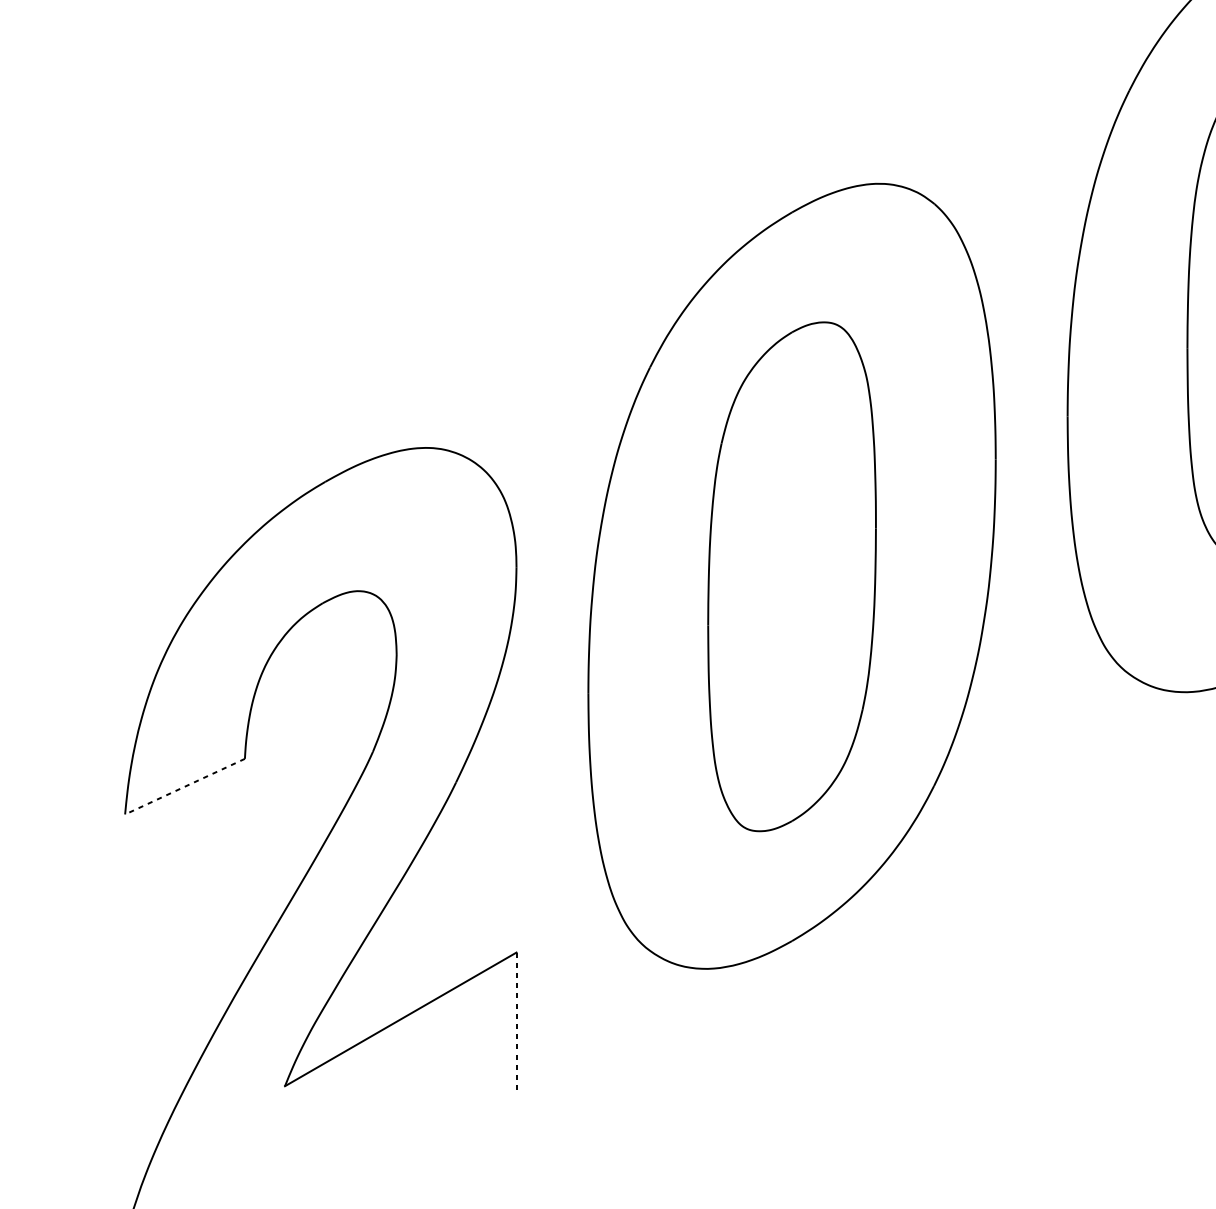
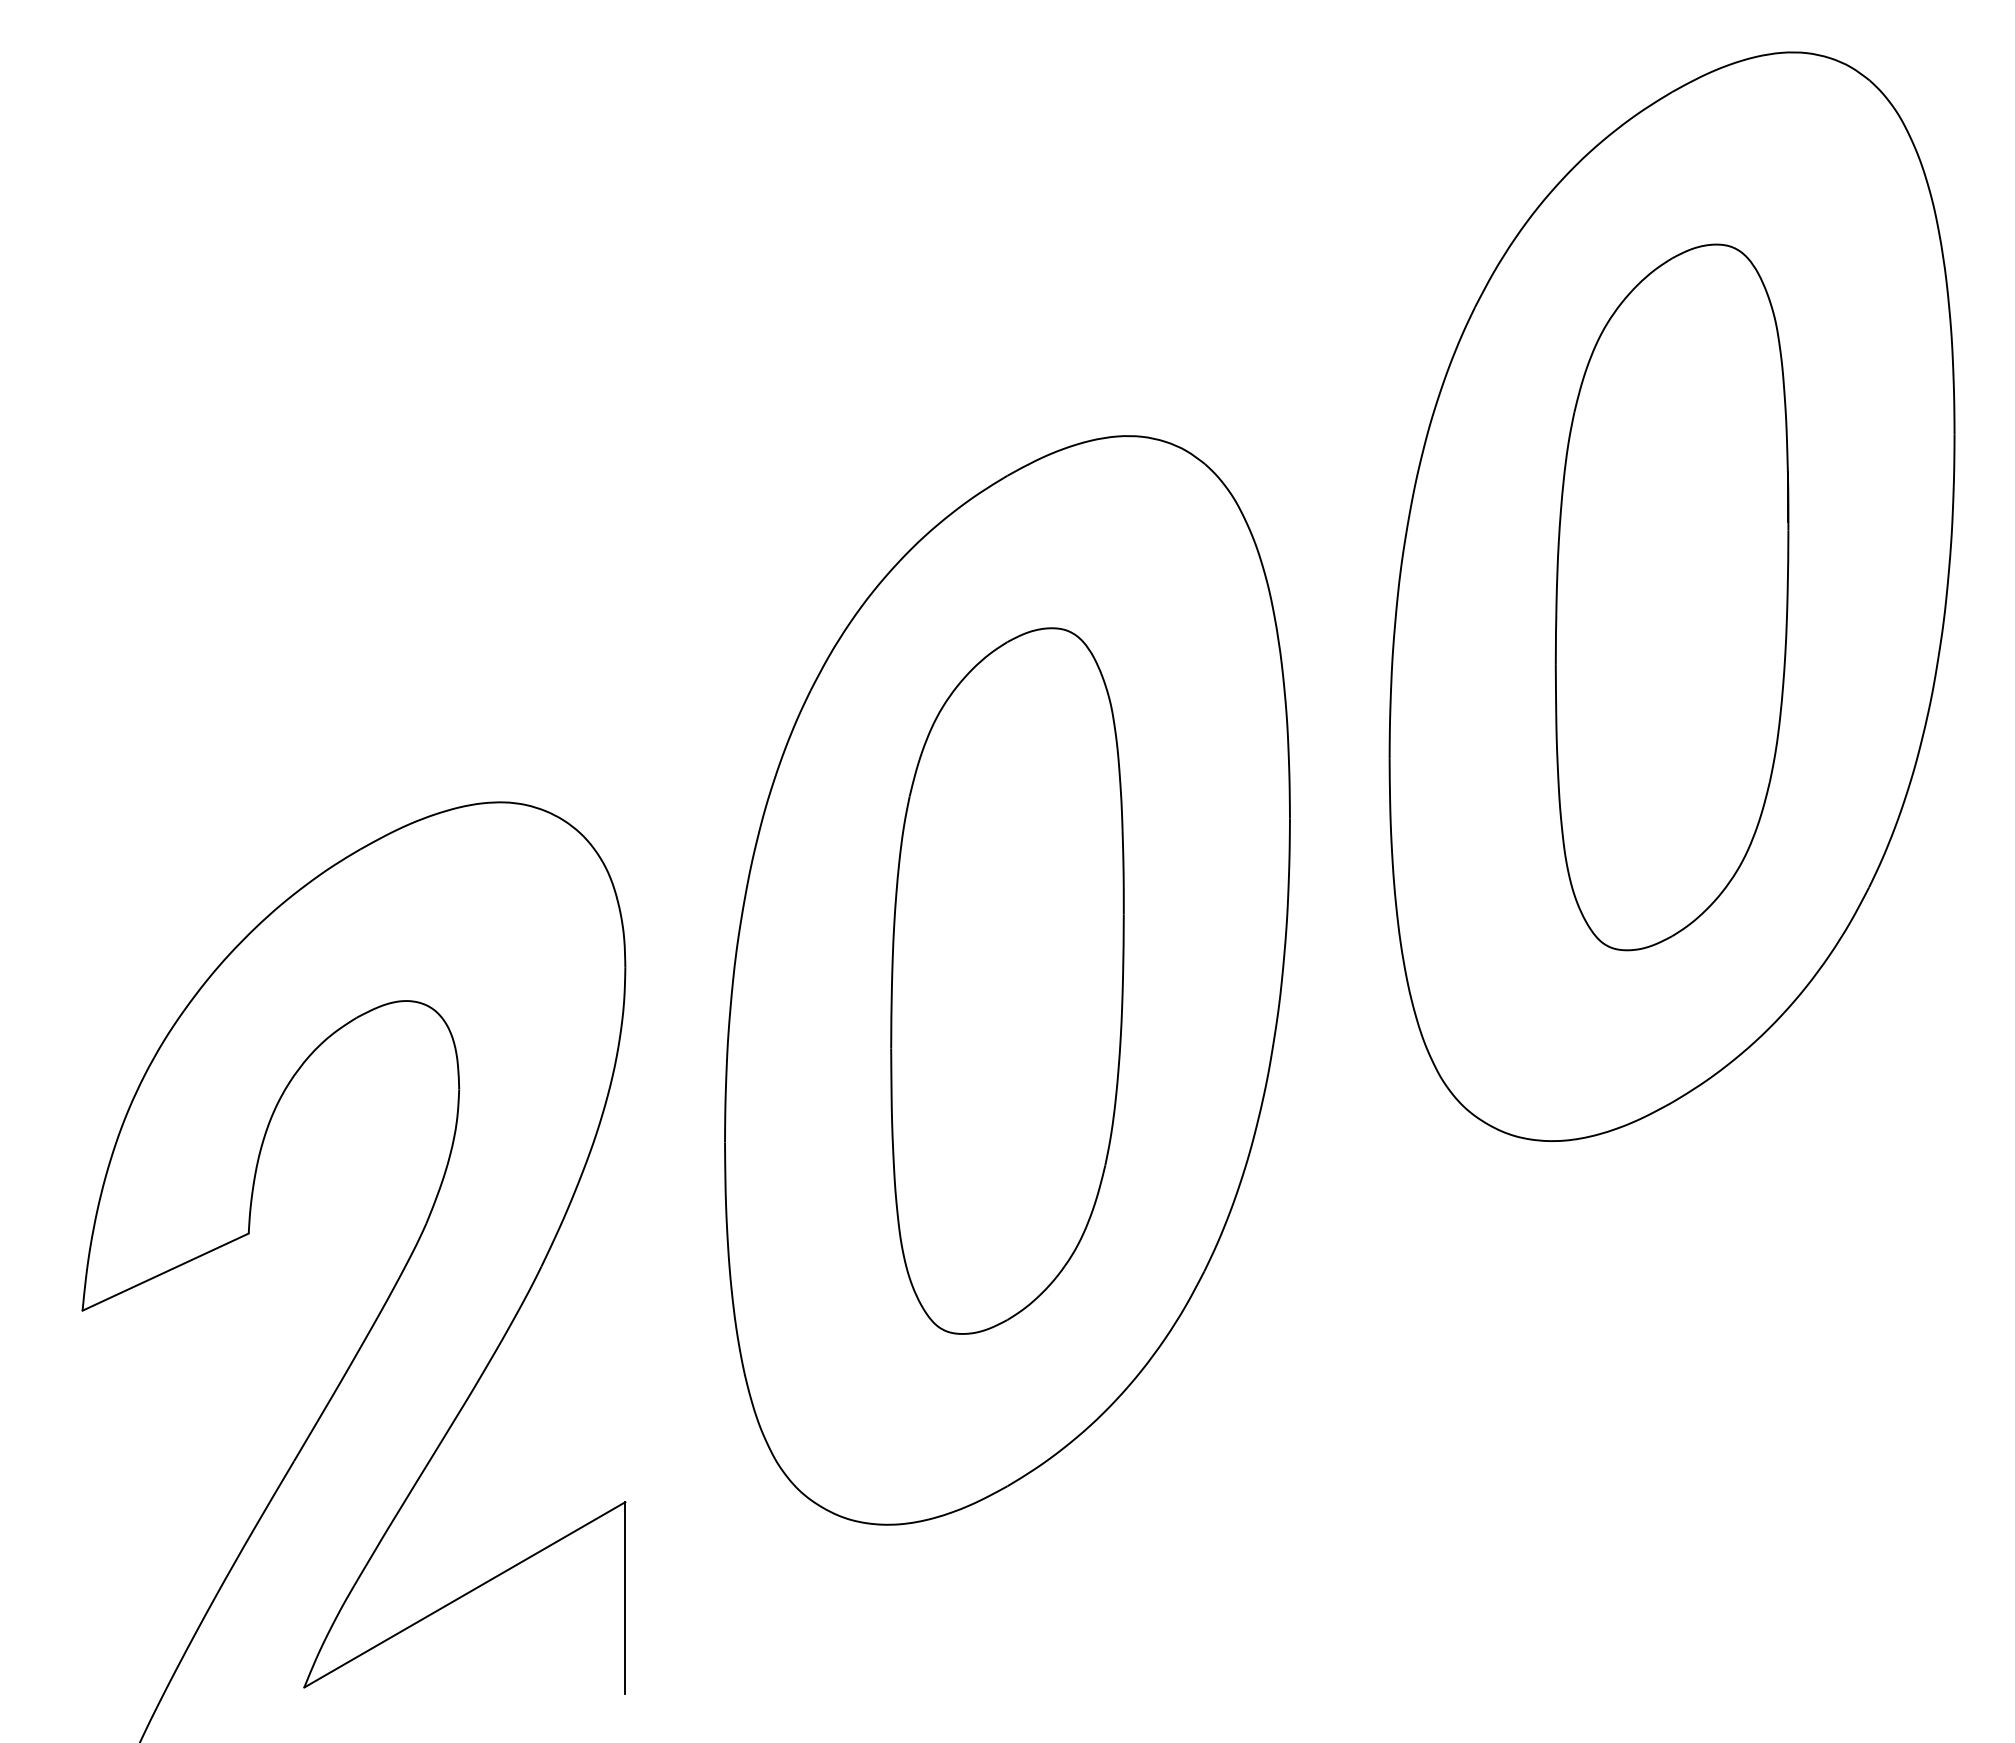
line: (184, 786) -> (165, 1272), dashed -> solid
line: (516, 1022) -> (625, 1598), dashed -> solid

